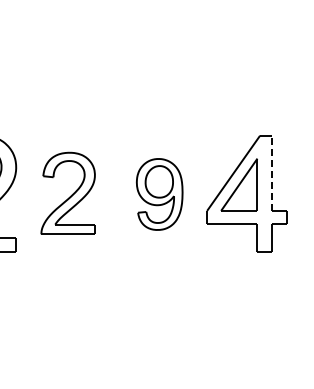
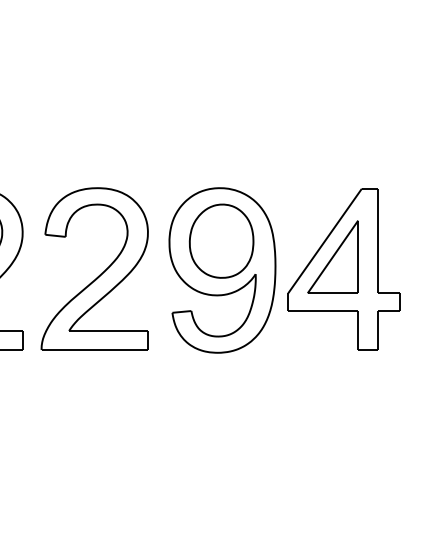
line: (271, 173) -> (377, 241), dashed -> solid
part: (68, 193) -> (95, 269), size x1.43
part: (159, 194) -> (221, 270), size x1.67

